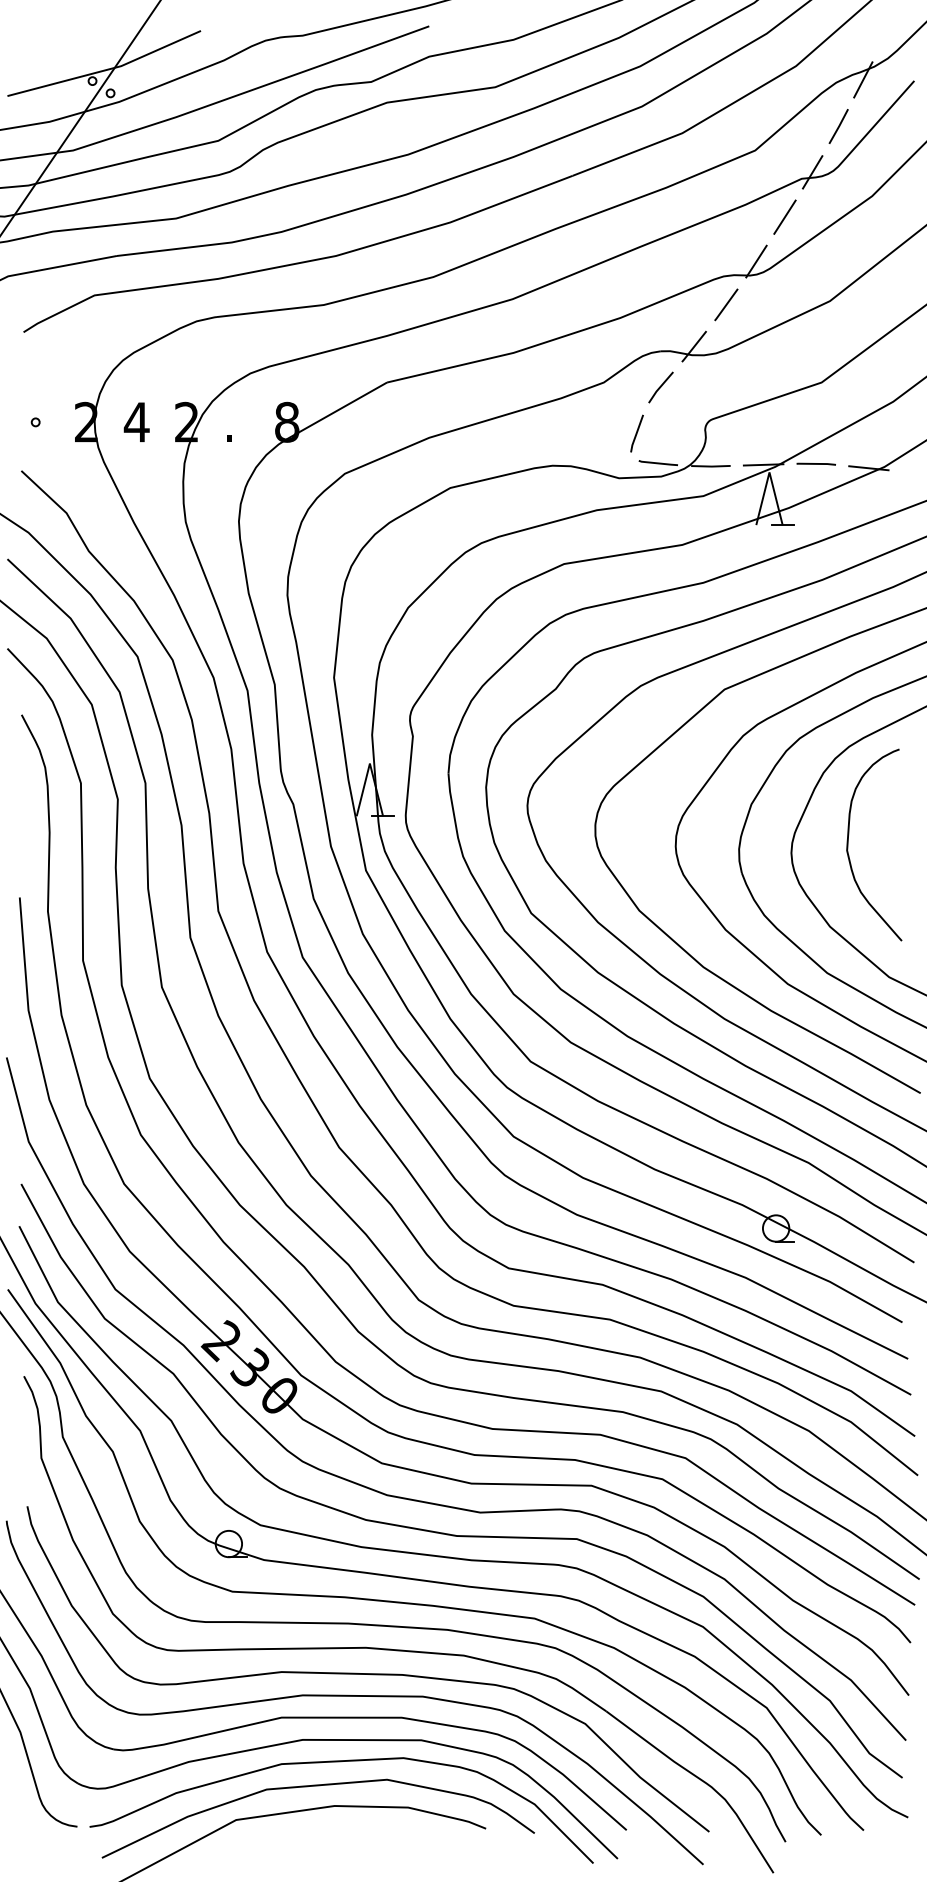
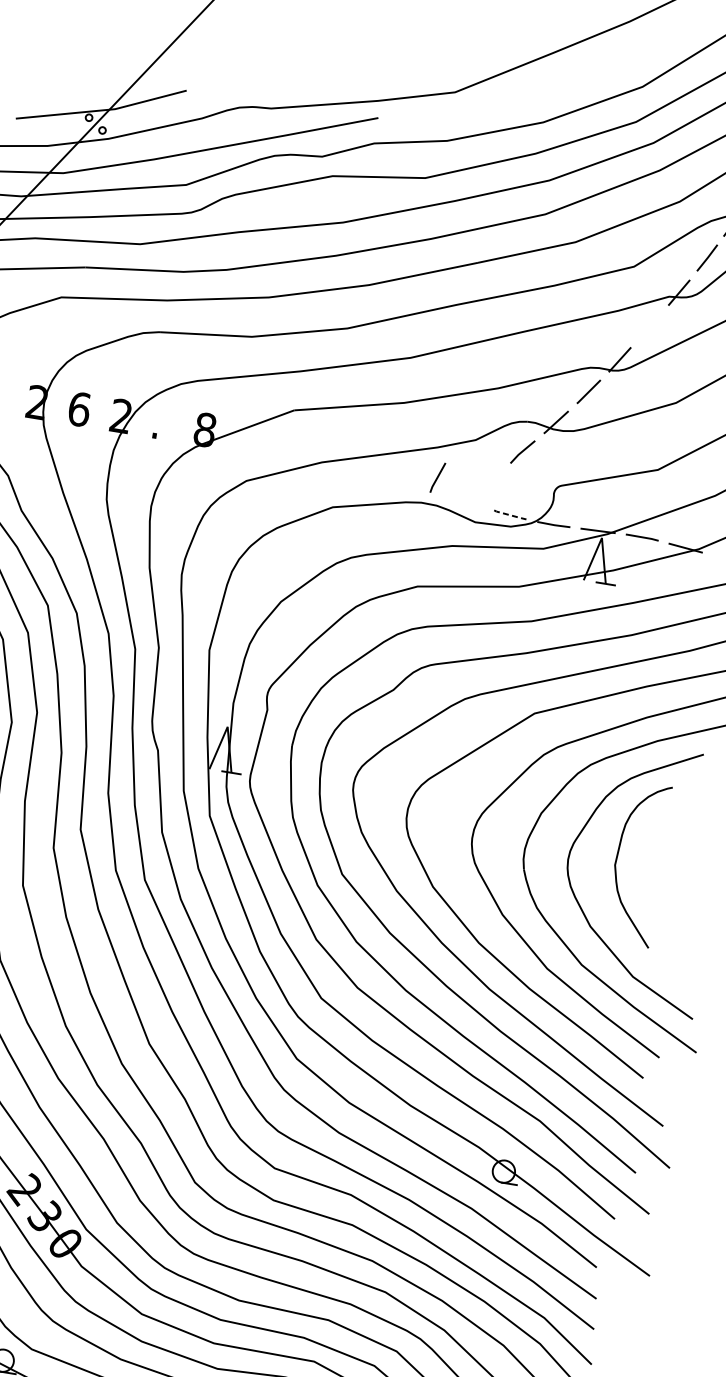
line: (784, 216) -> (649, 325), removed
text: (136, 421) -> (79, 408), 4 -> 6
line: (636, 433) -> (437, 477), moved
line: (658, 463) -> (510, 515), solid -> dashed

